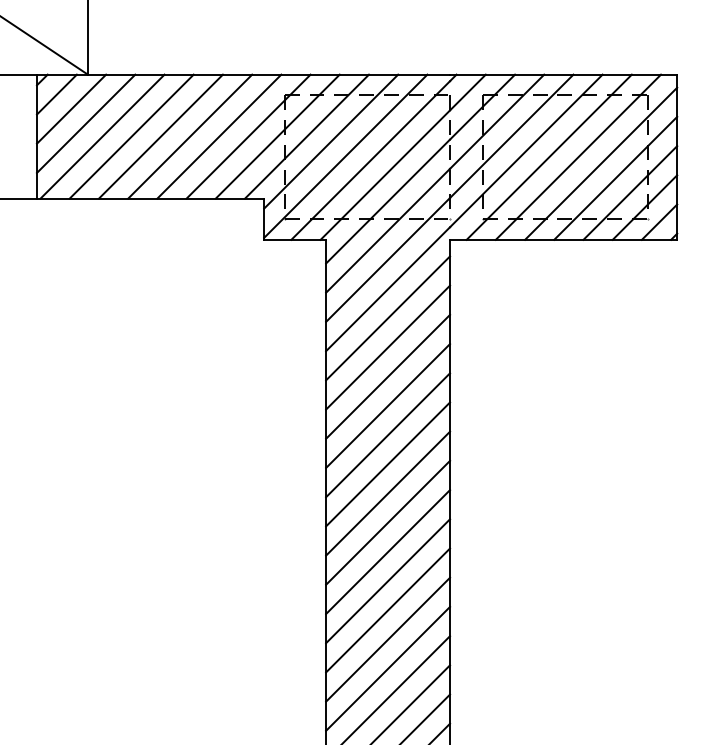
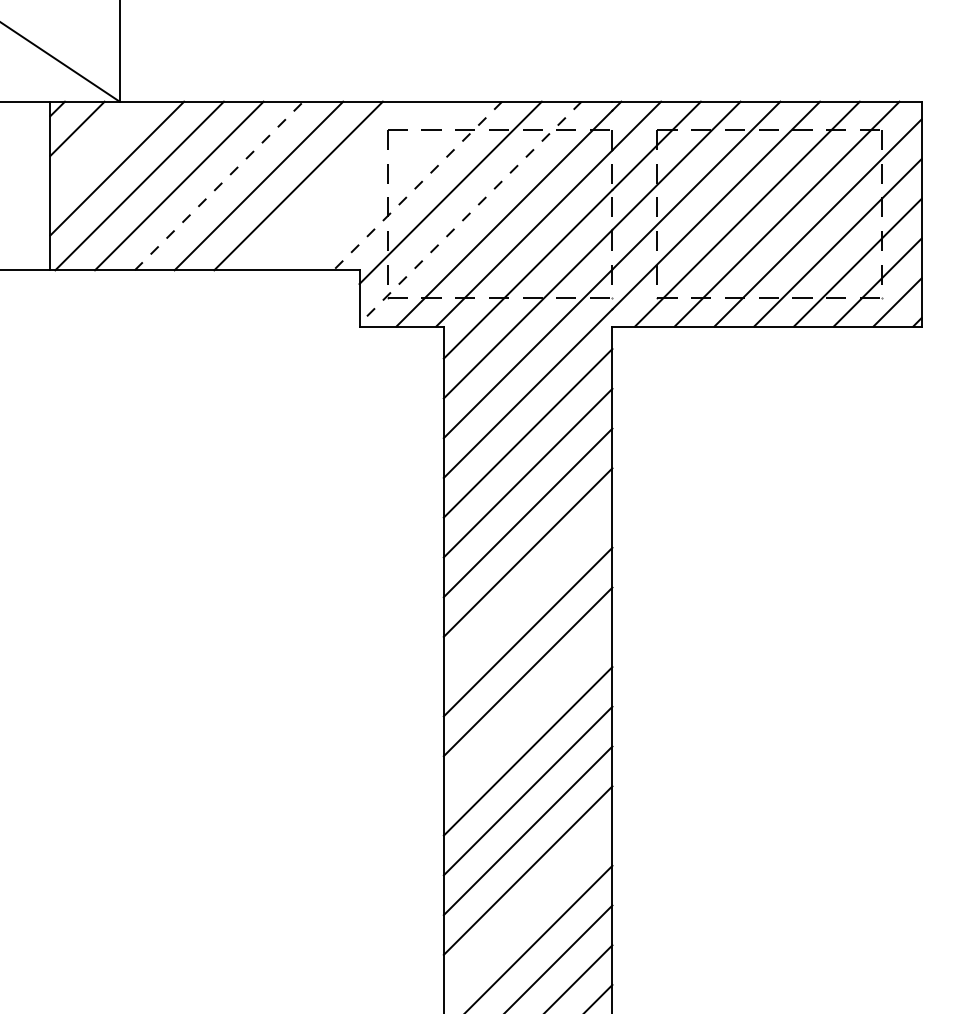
line: (71, 108) -> (97, 147), removed
line: (160, 136) -> (218, 185), solid -> dashed
line: (248, 136) -> (338, 185), removed
line: (277, 136) -> (377, 185), removed
line: (307, 136) -> (418, 185), solid -> dashed
line: (345, 156) -> (470, 213), solid -> dashed
line: (388, 435) -> (528, 592), removed
line: (388, 522) -> (528, 711), removed
line: (388, 668) -> (528, 909), removed

